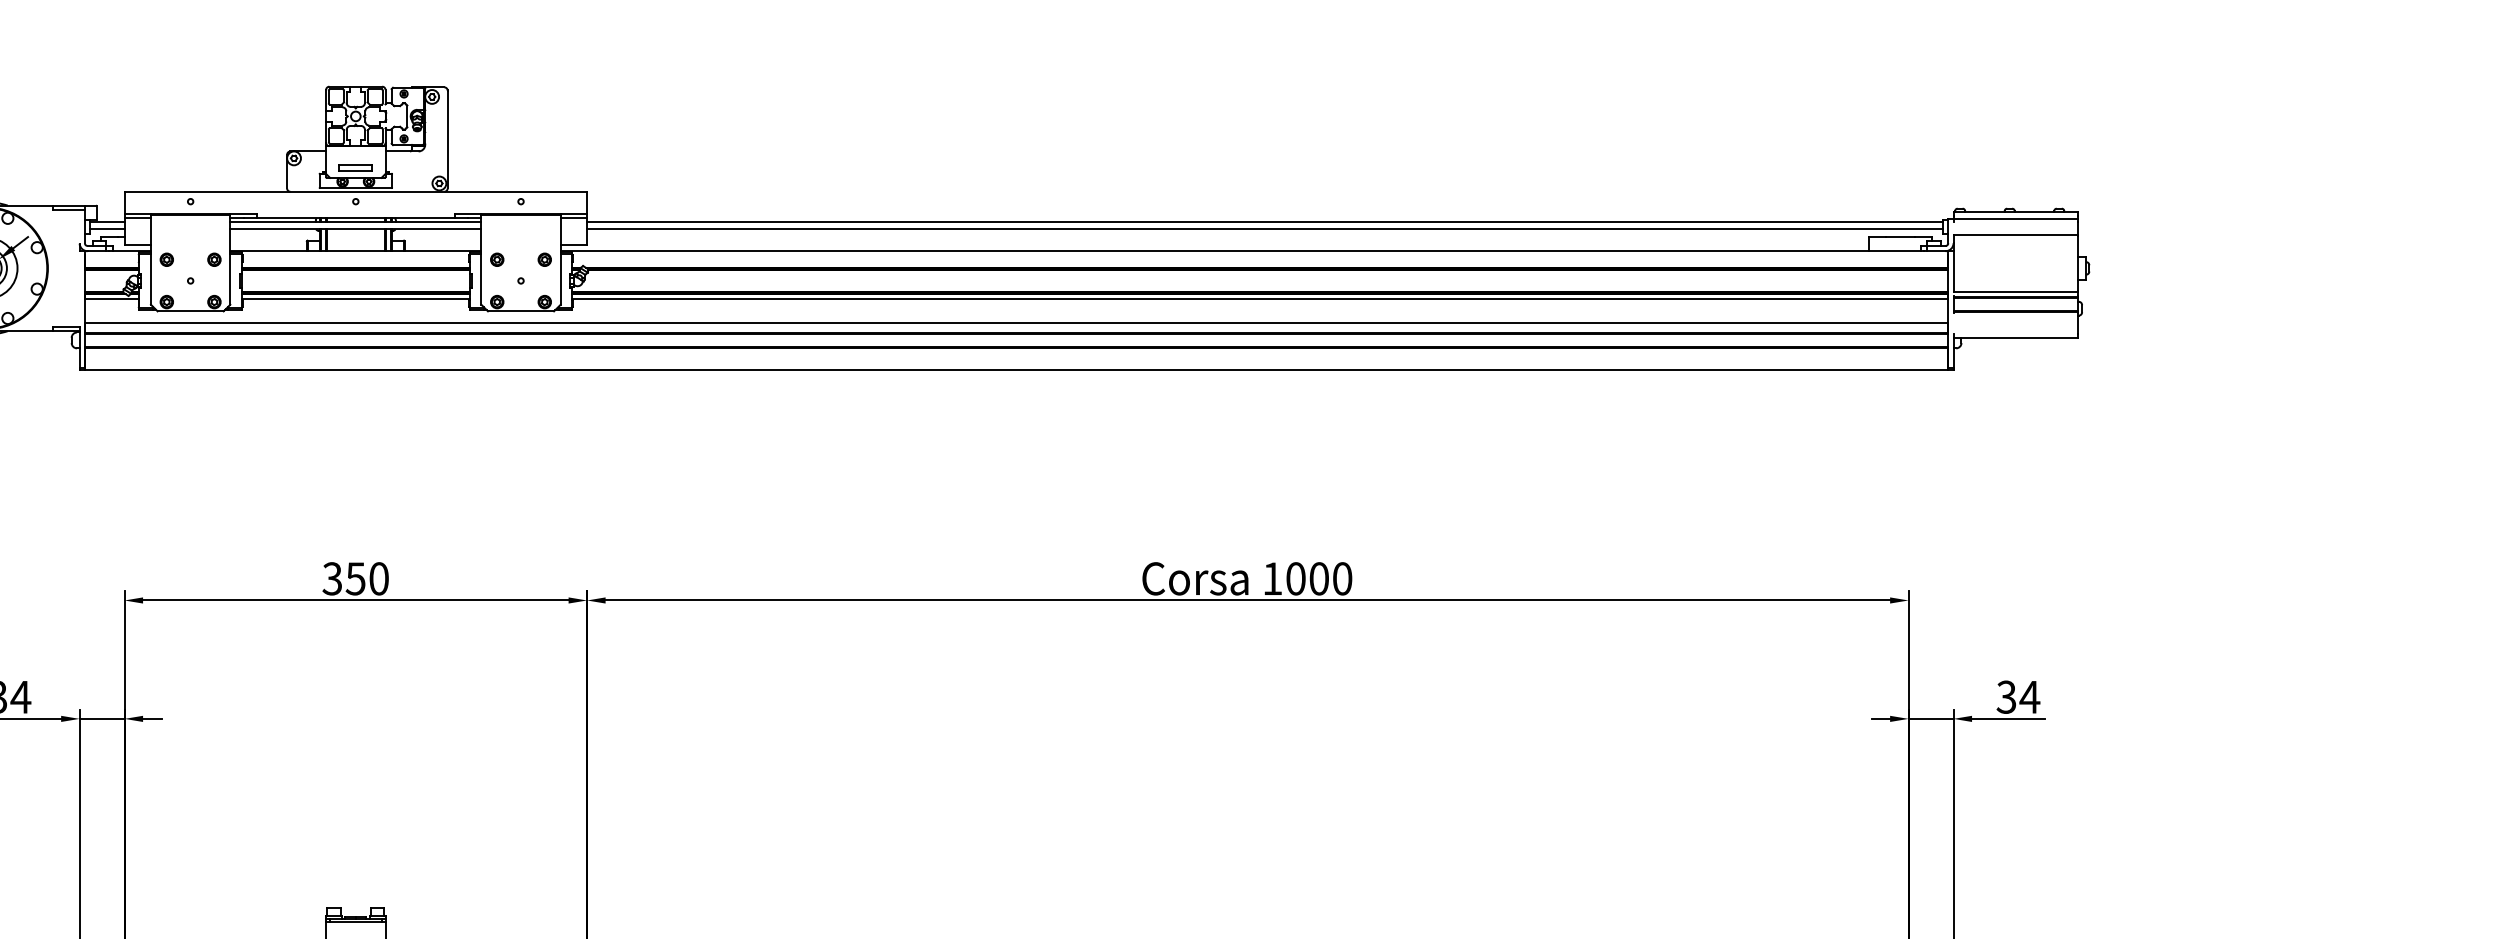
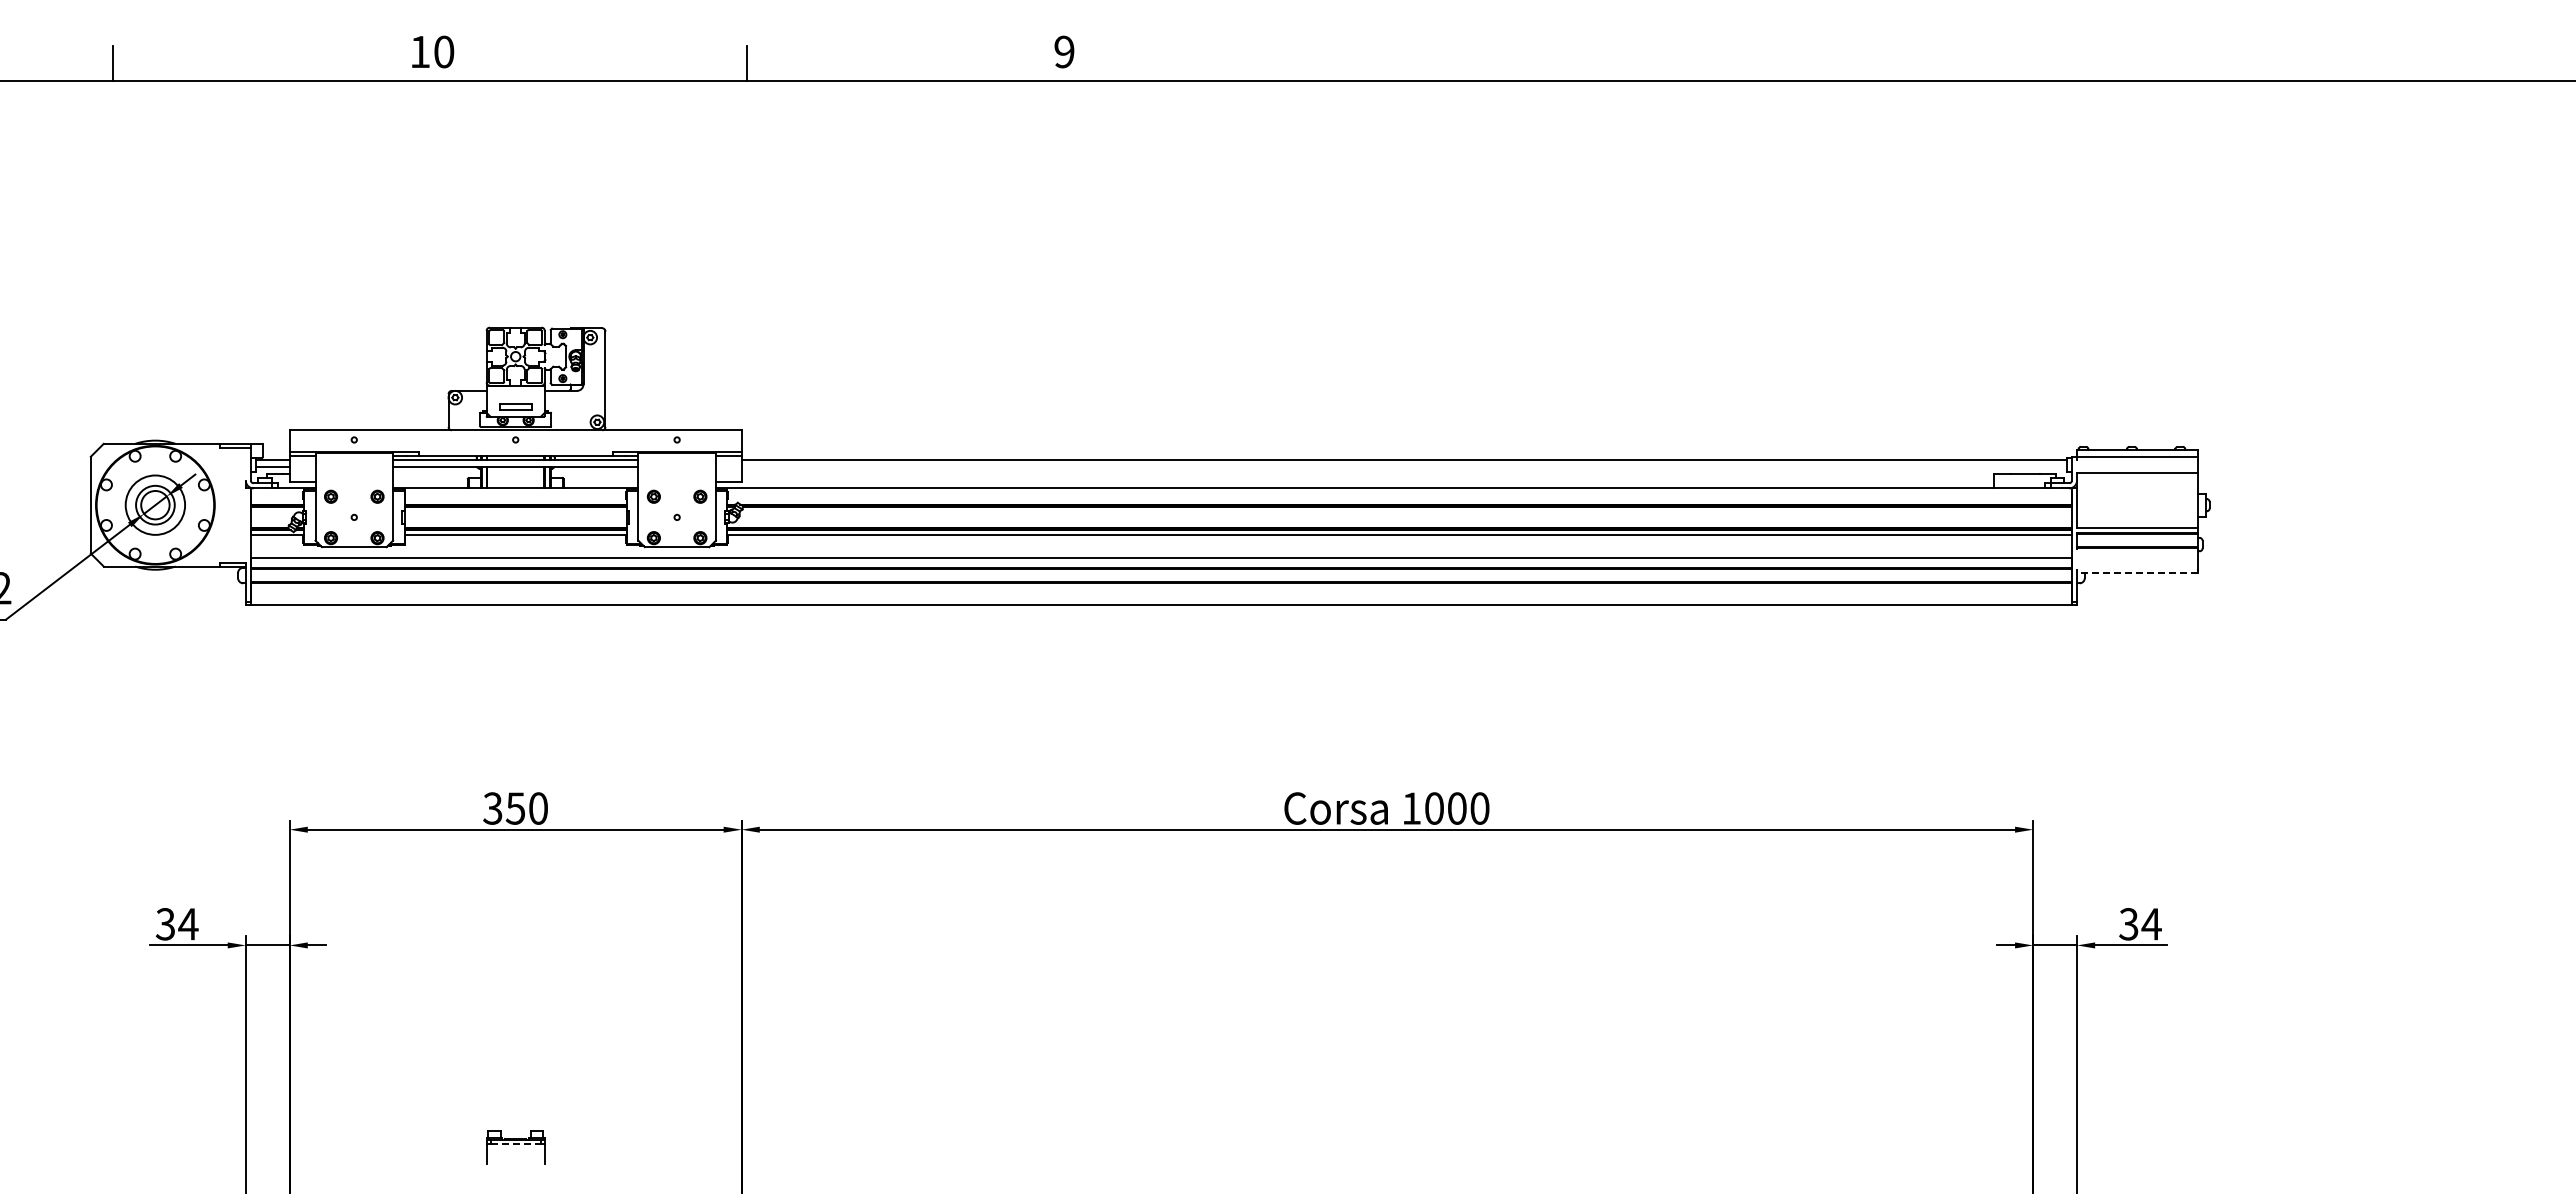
line: (1264, 228) -> (1403, 466), removed
line: (2015, 338) -> (2137, 573), solid -> dashed
line: (356, 922) -> (516, 1144), solid -> dashed

